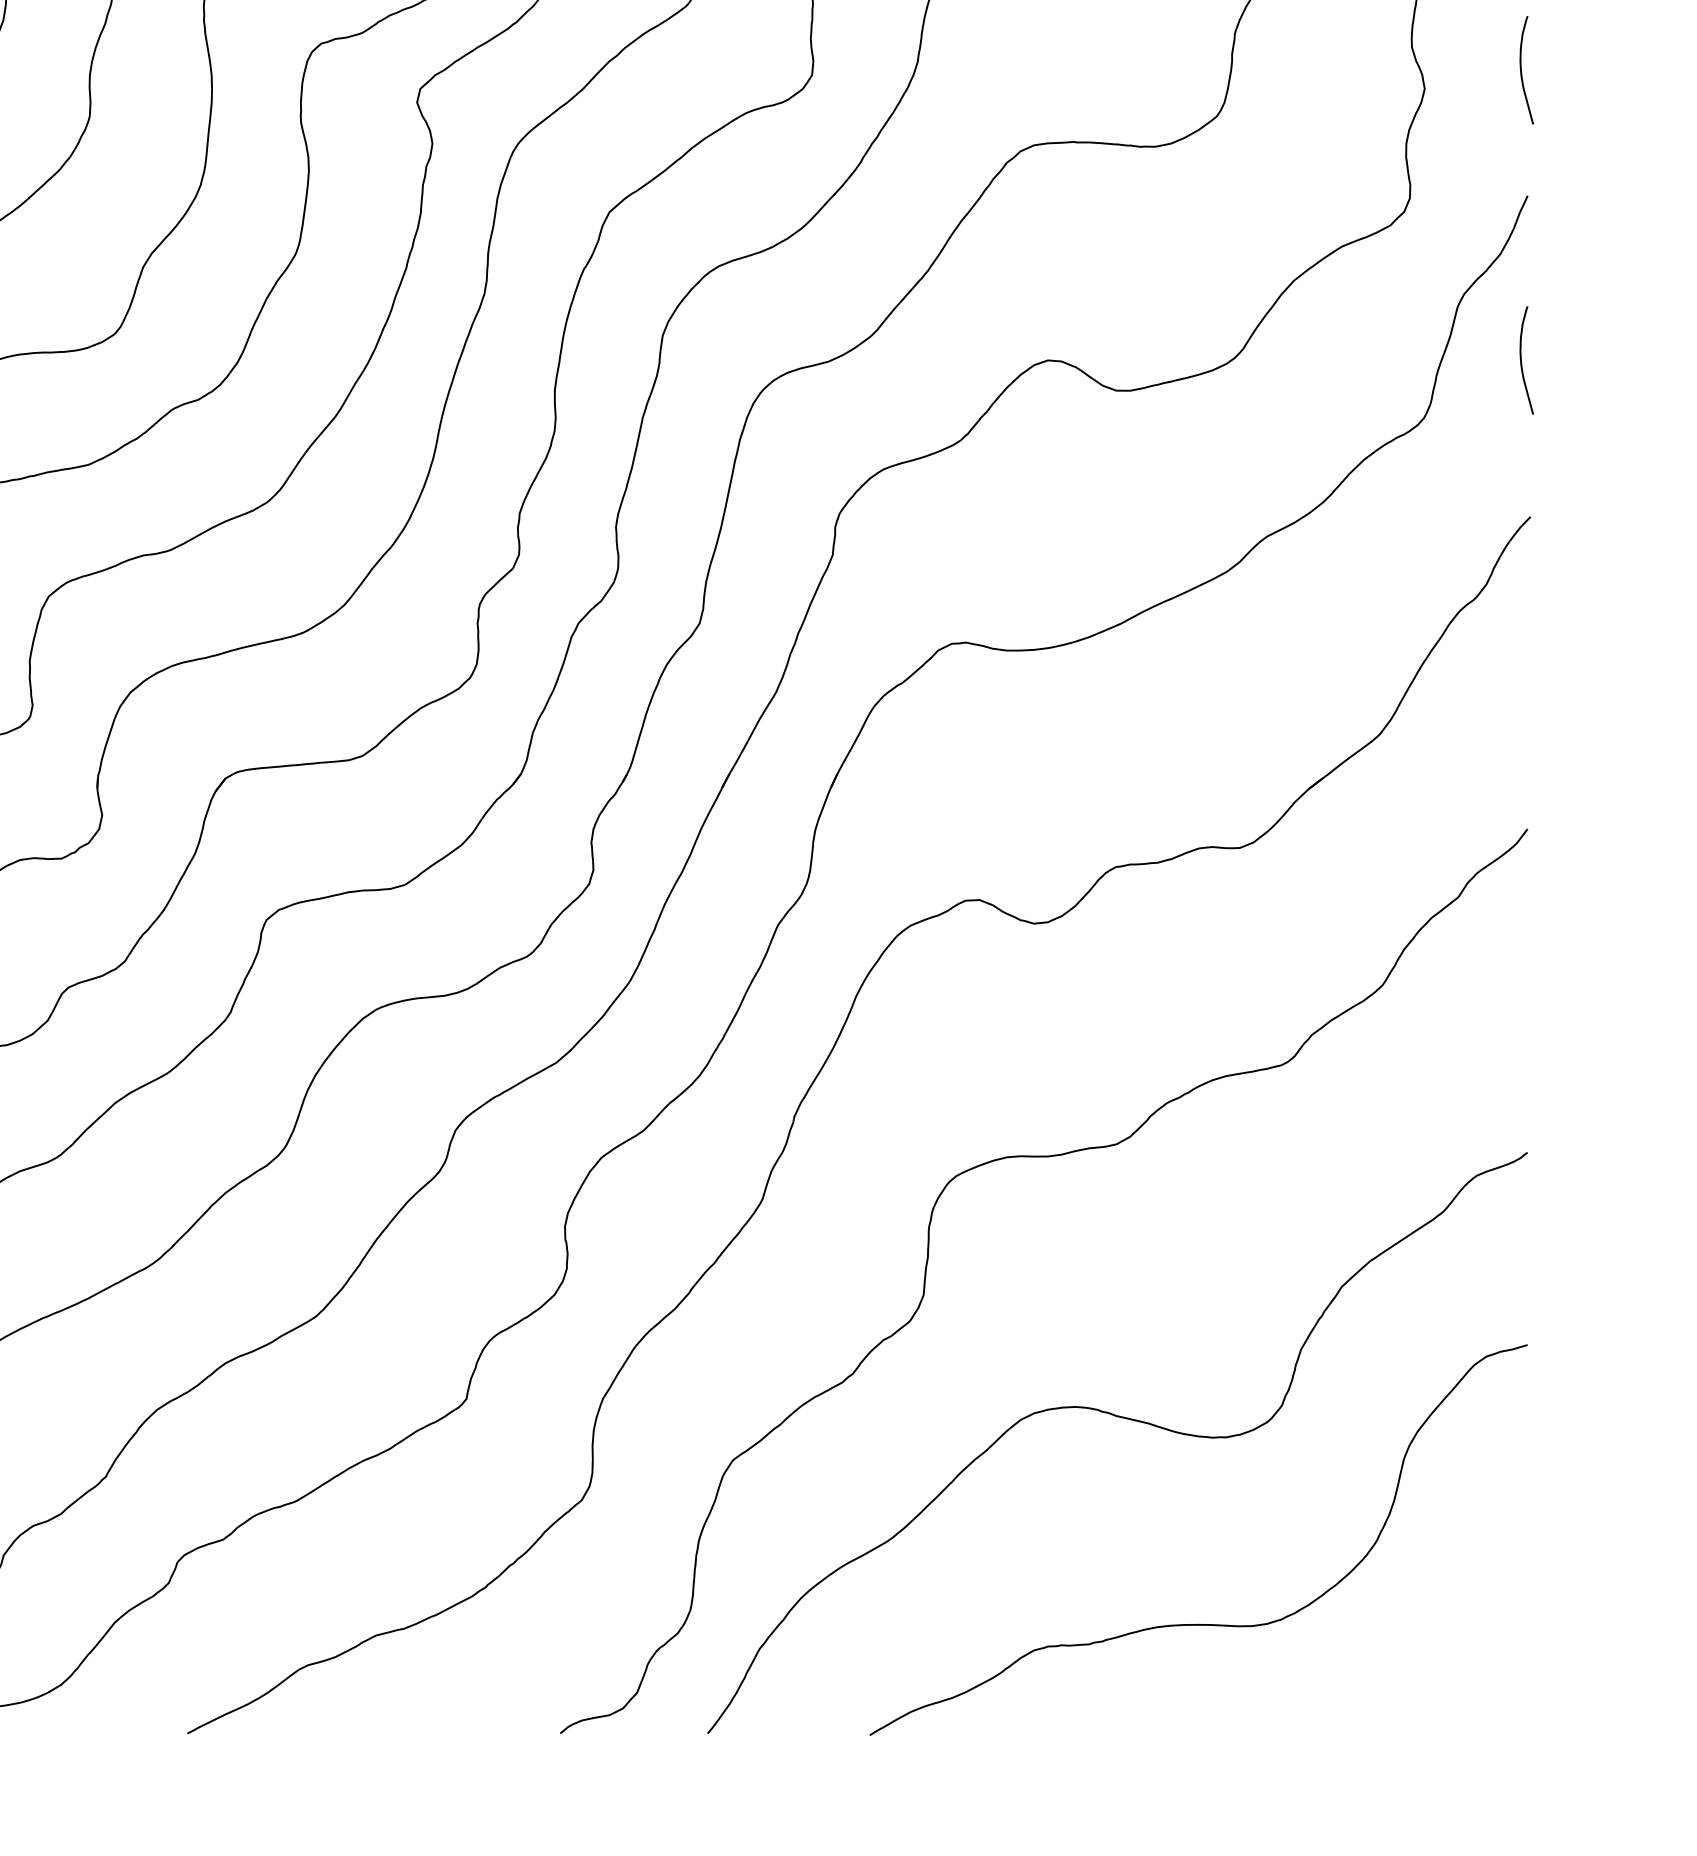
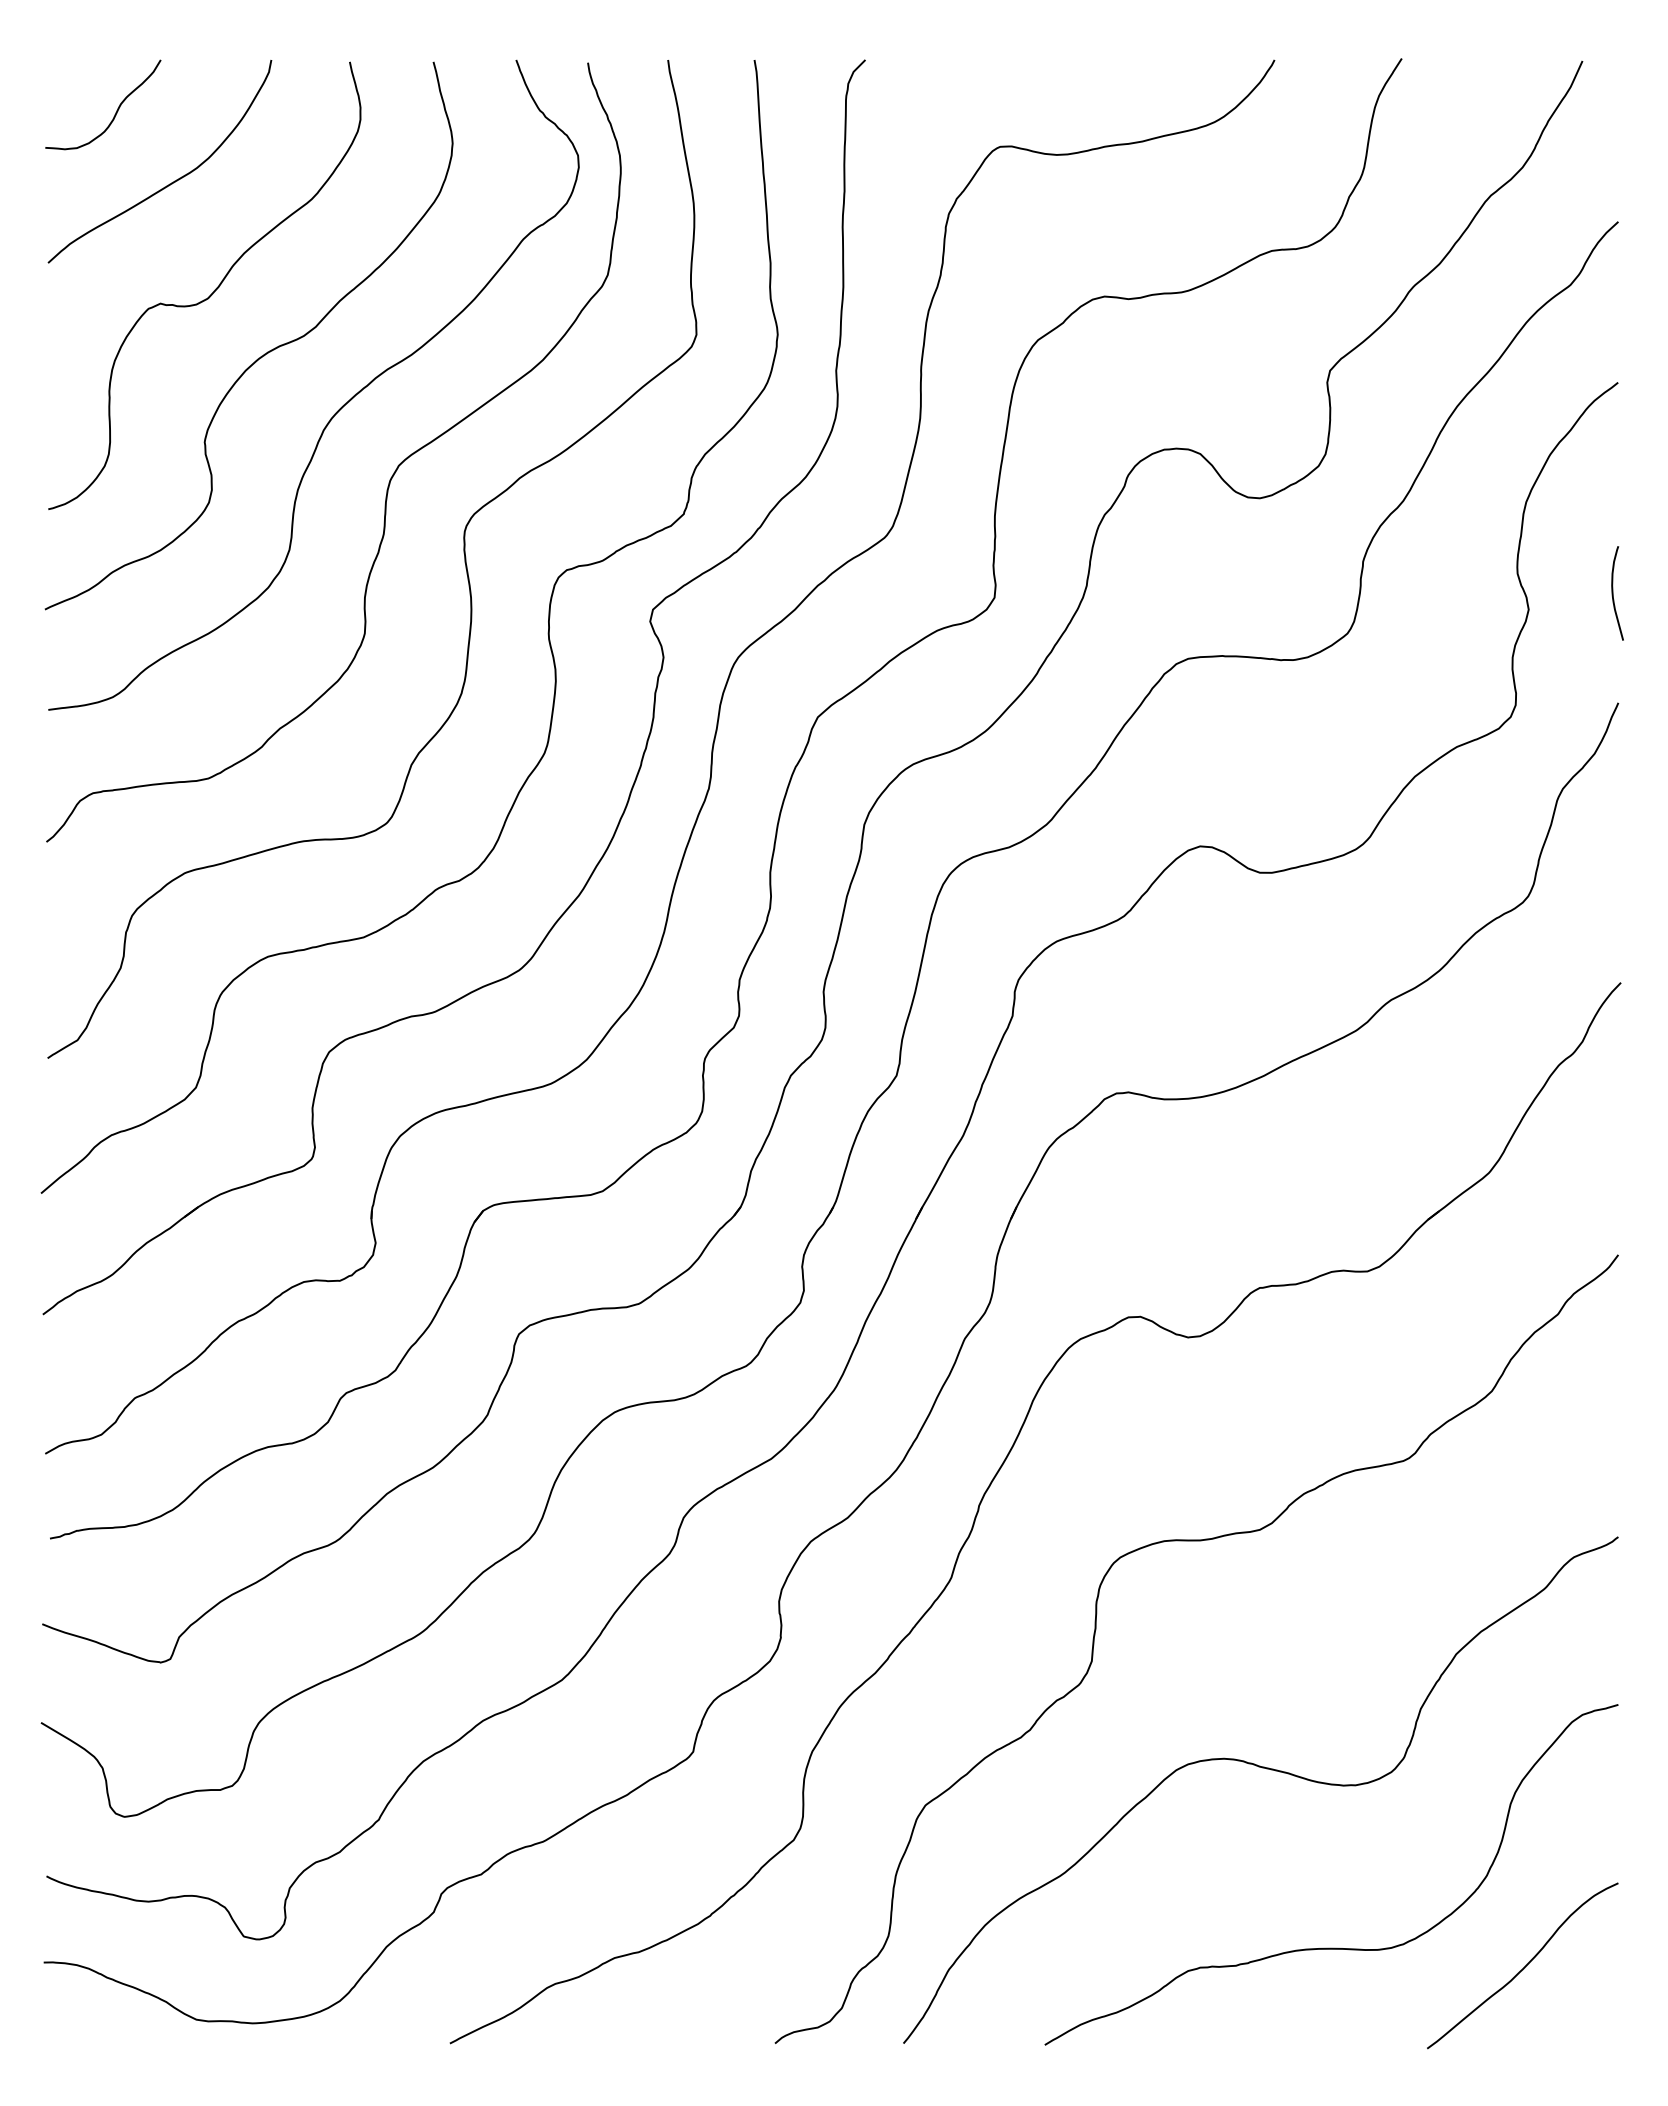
curve: (1522, 360) -> (1613, 846), removed
curve: (1419, 1645) -> (1524, 1966), added

